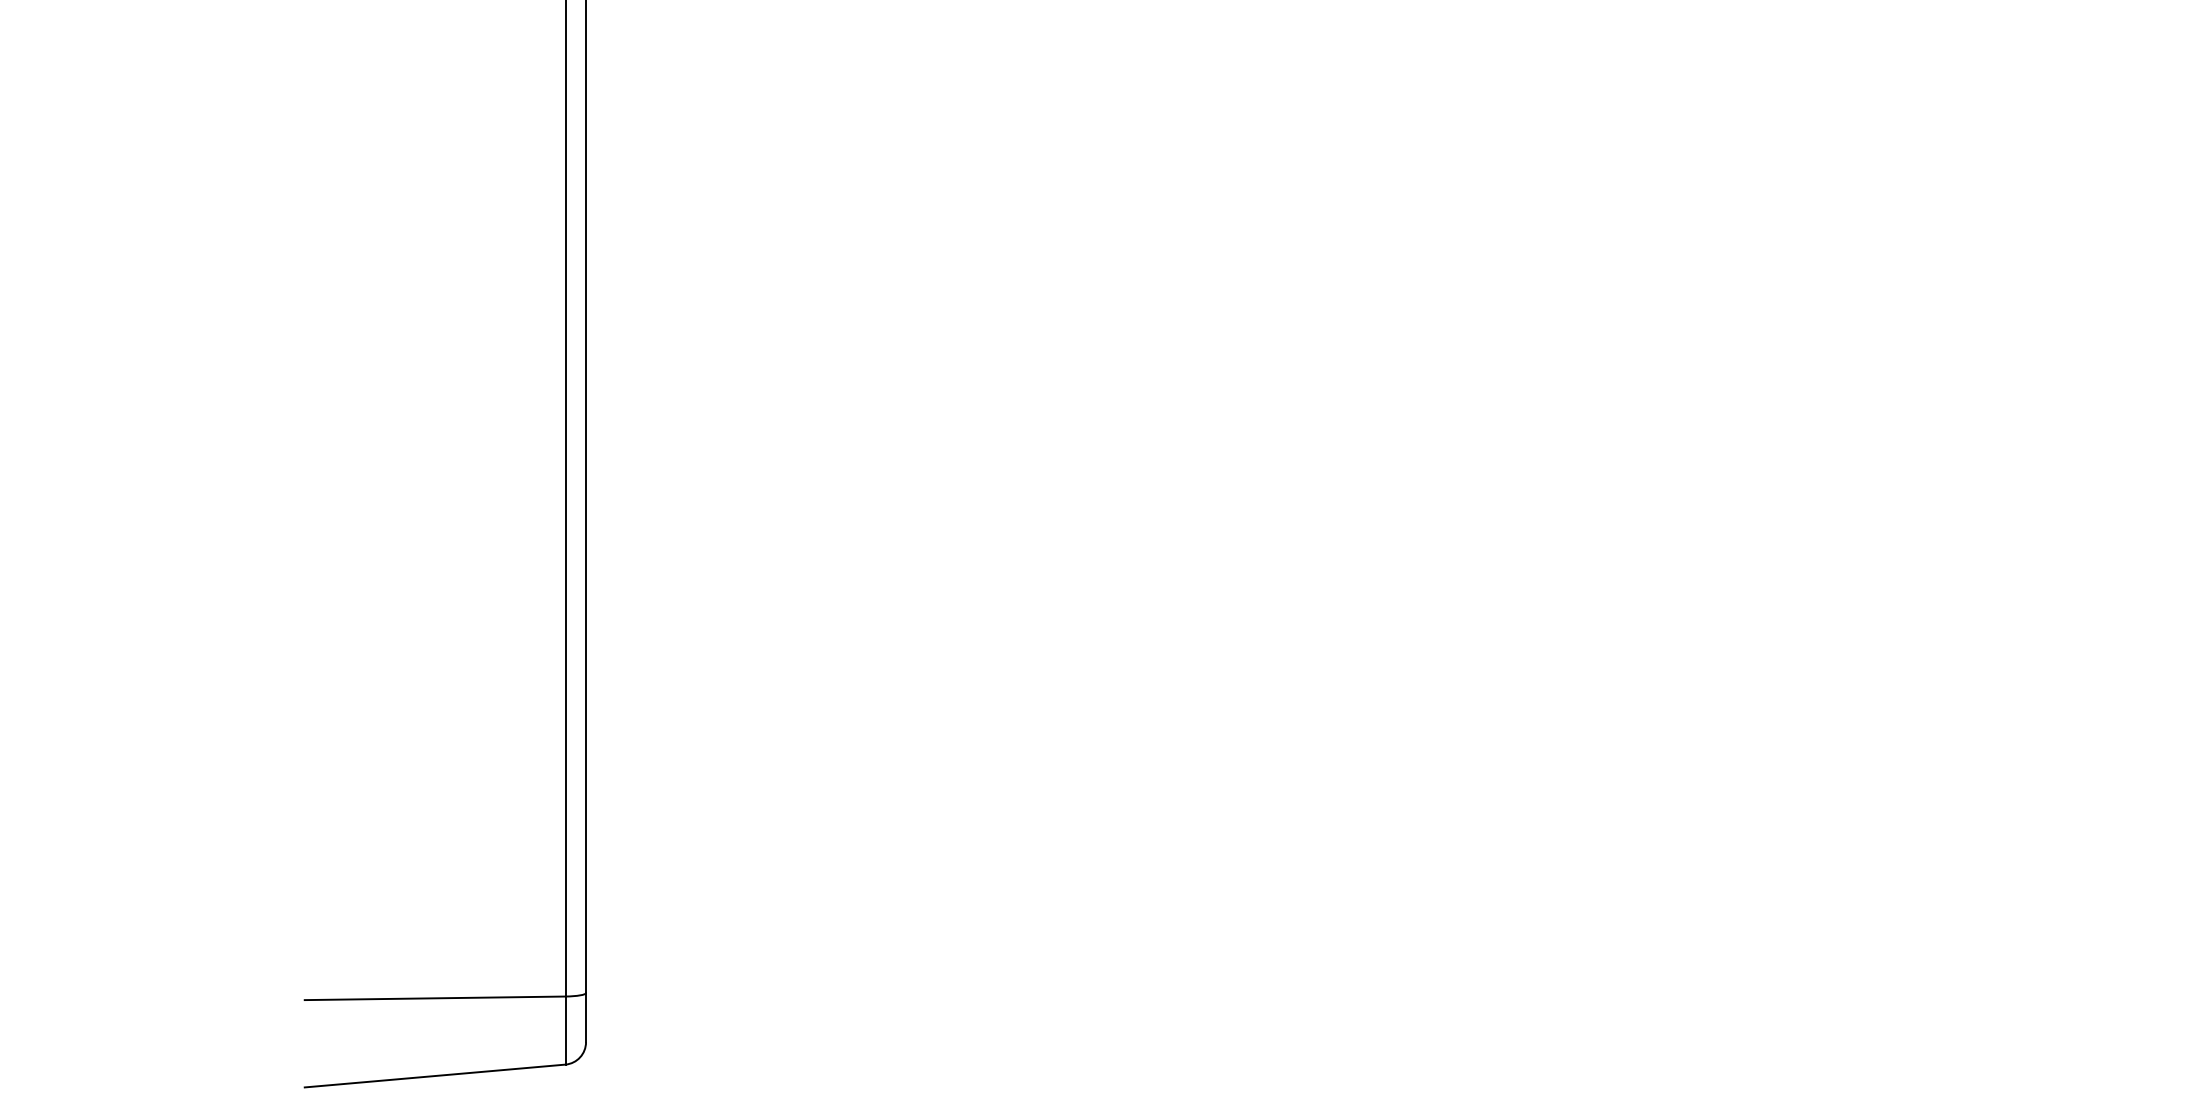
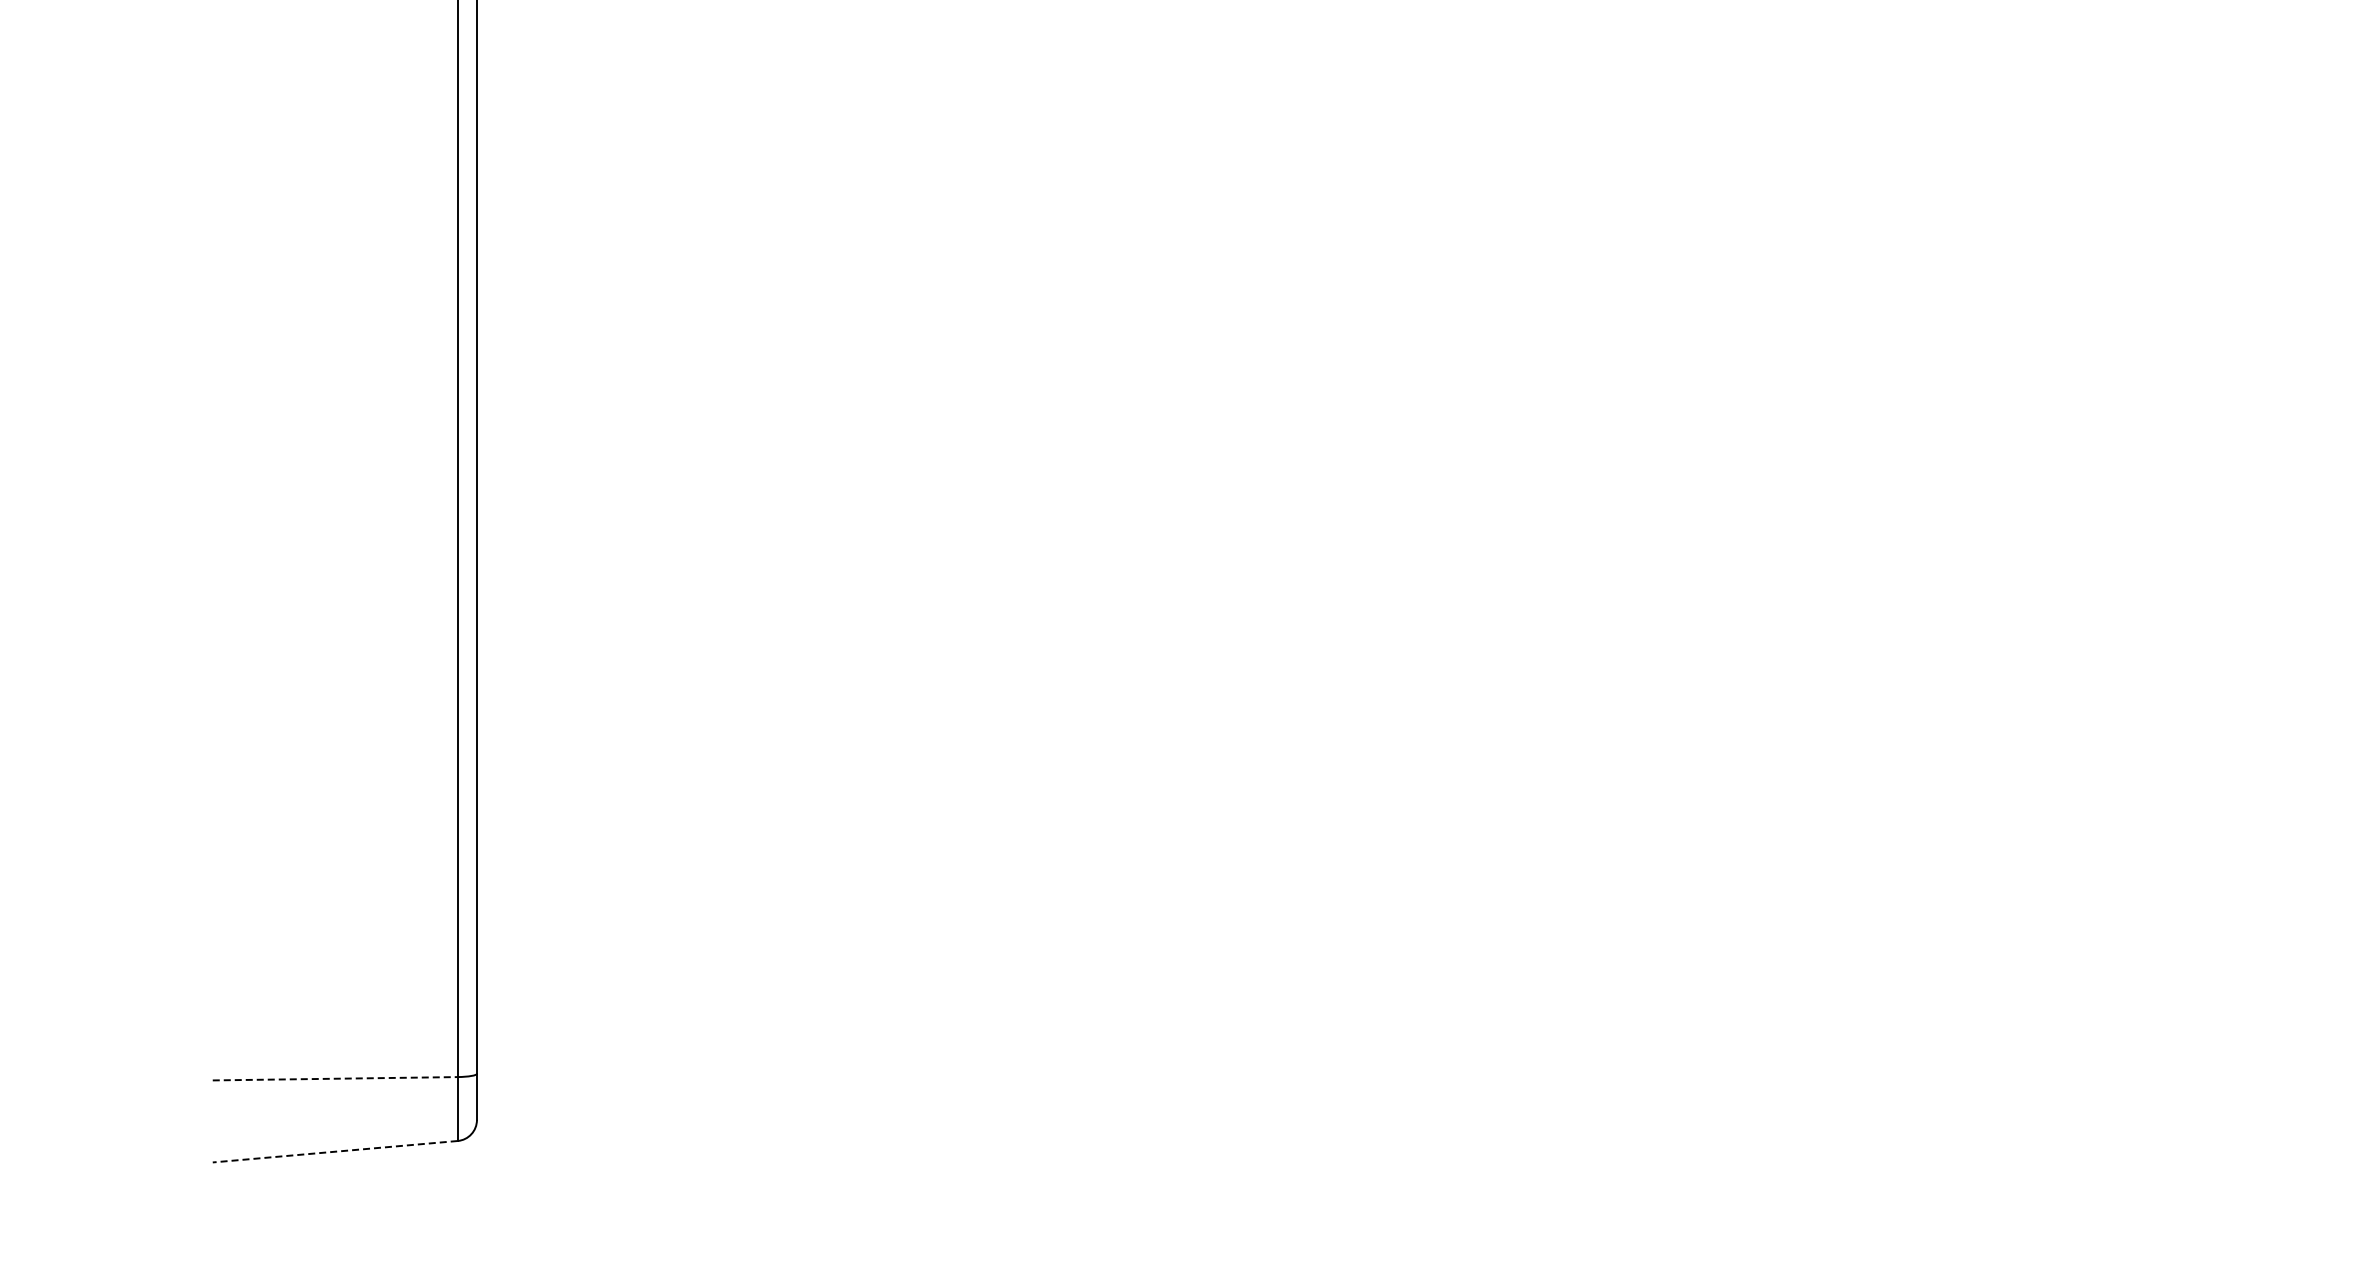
line: (435, 998) -> (335, 1078), solid -> dashed
line: (435, 1075) -> (335, 1151), solid -> dashed

